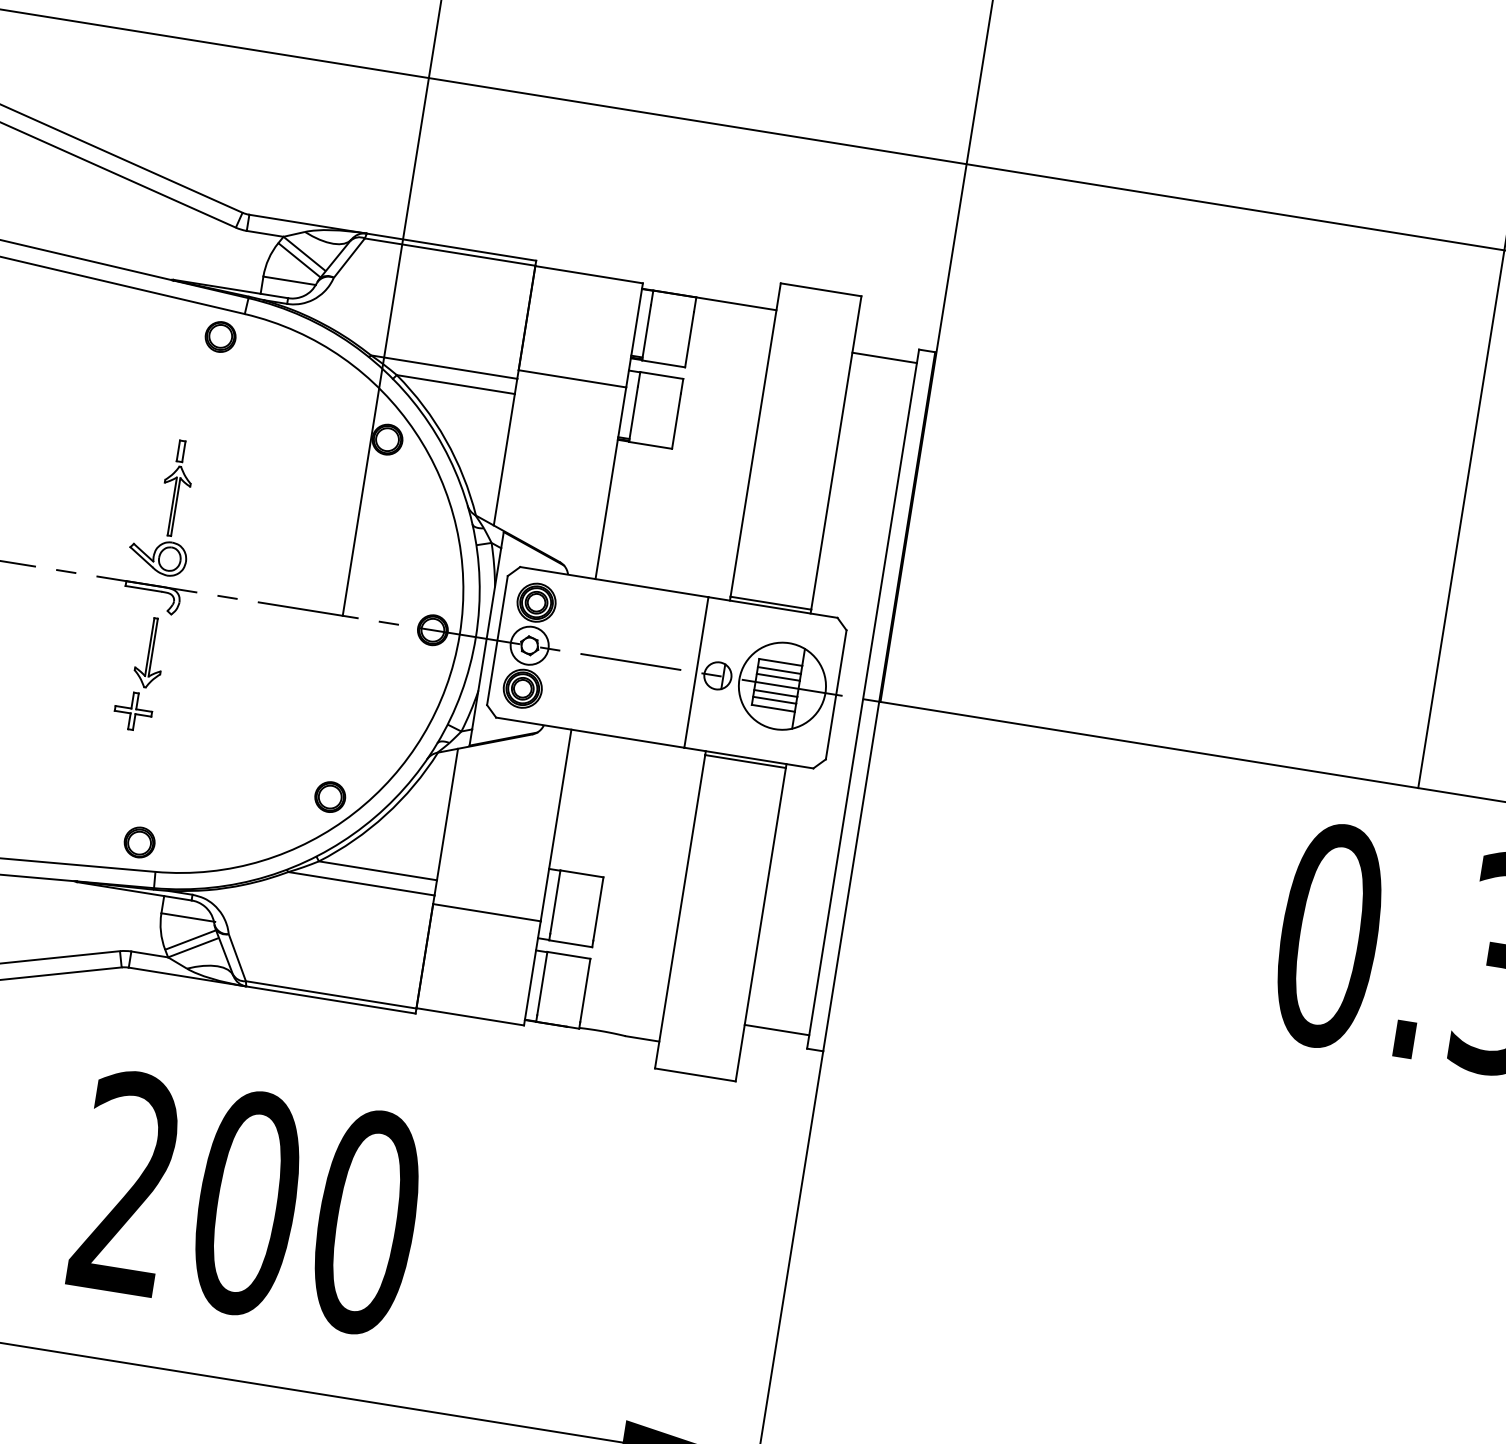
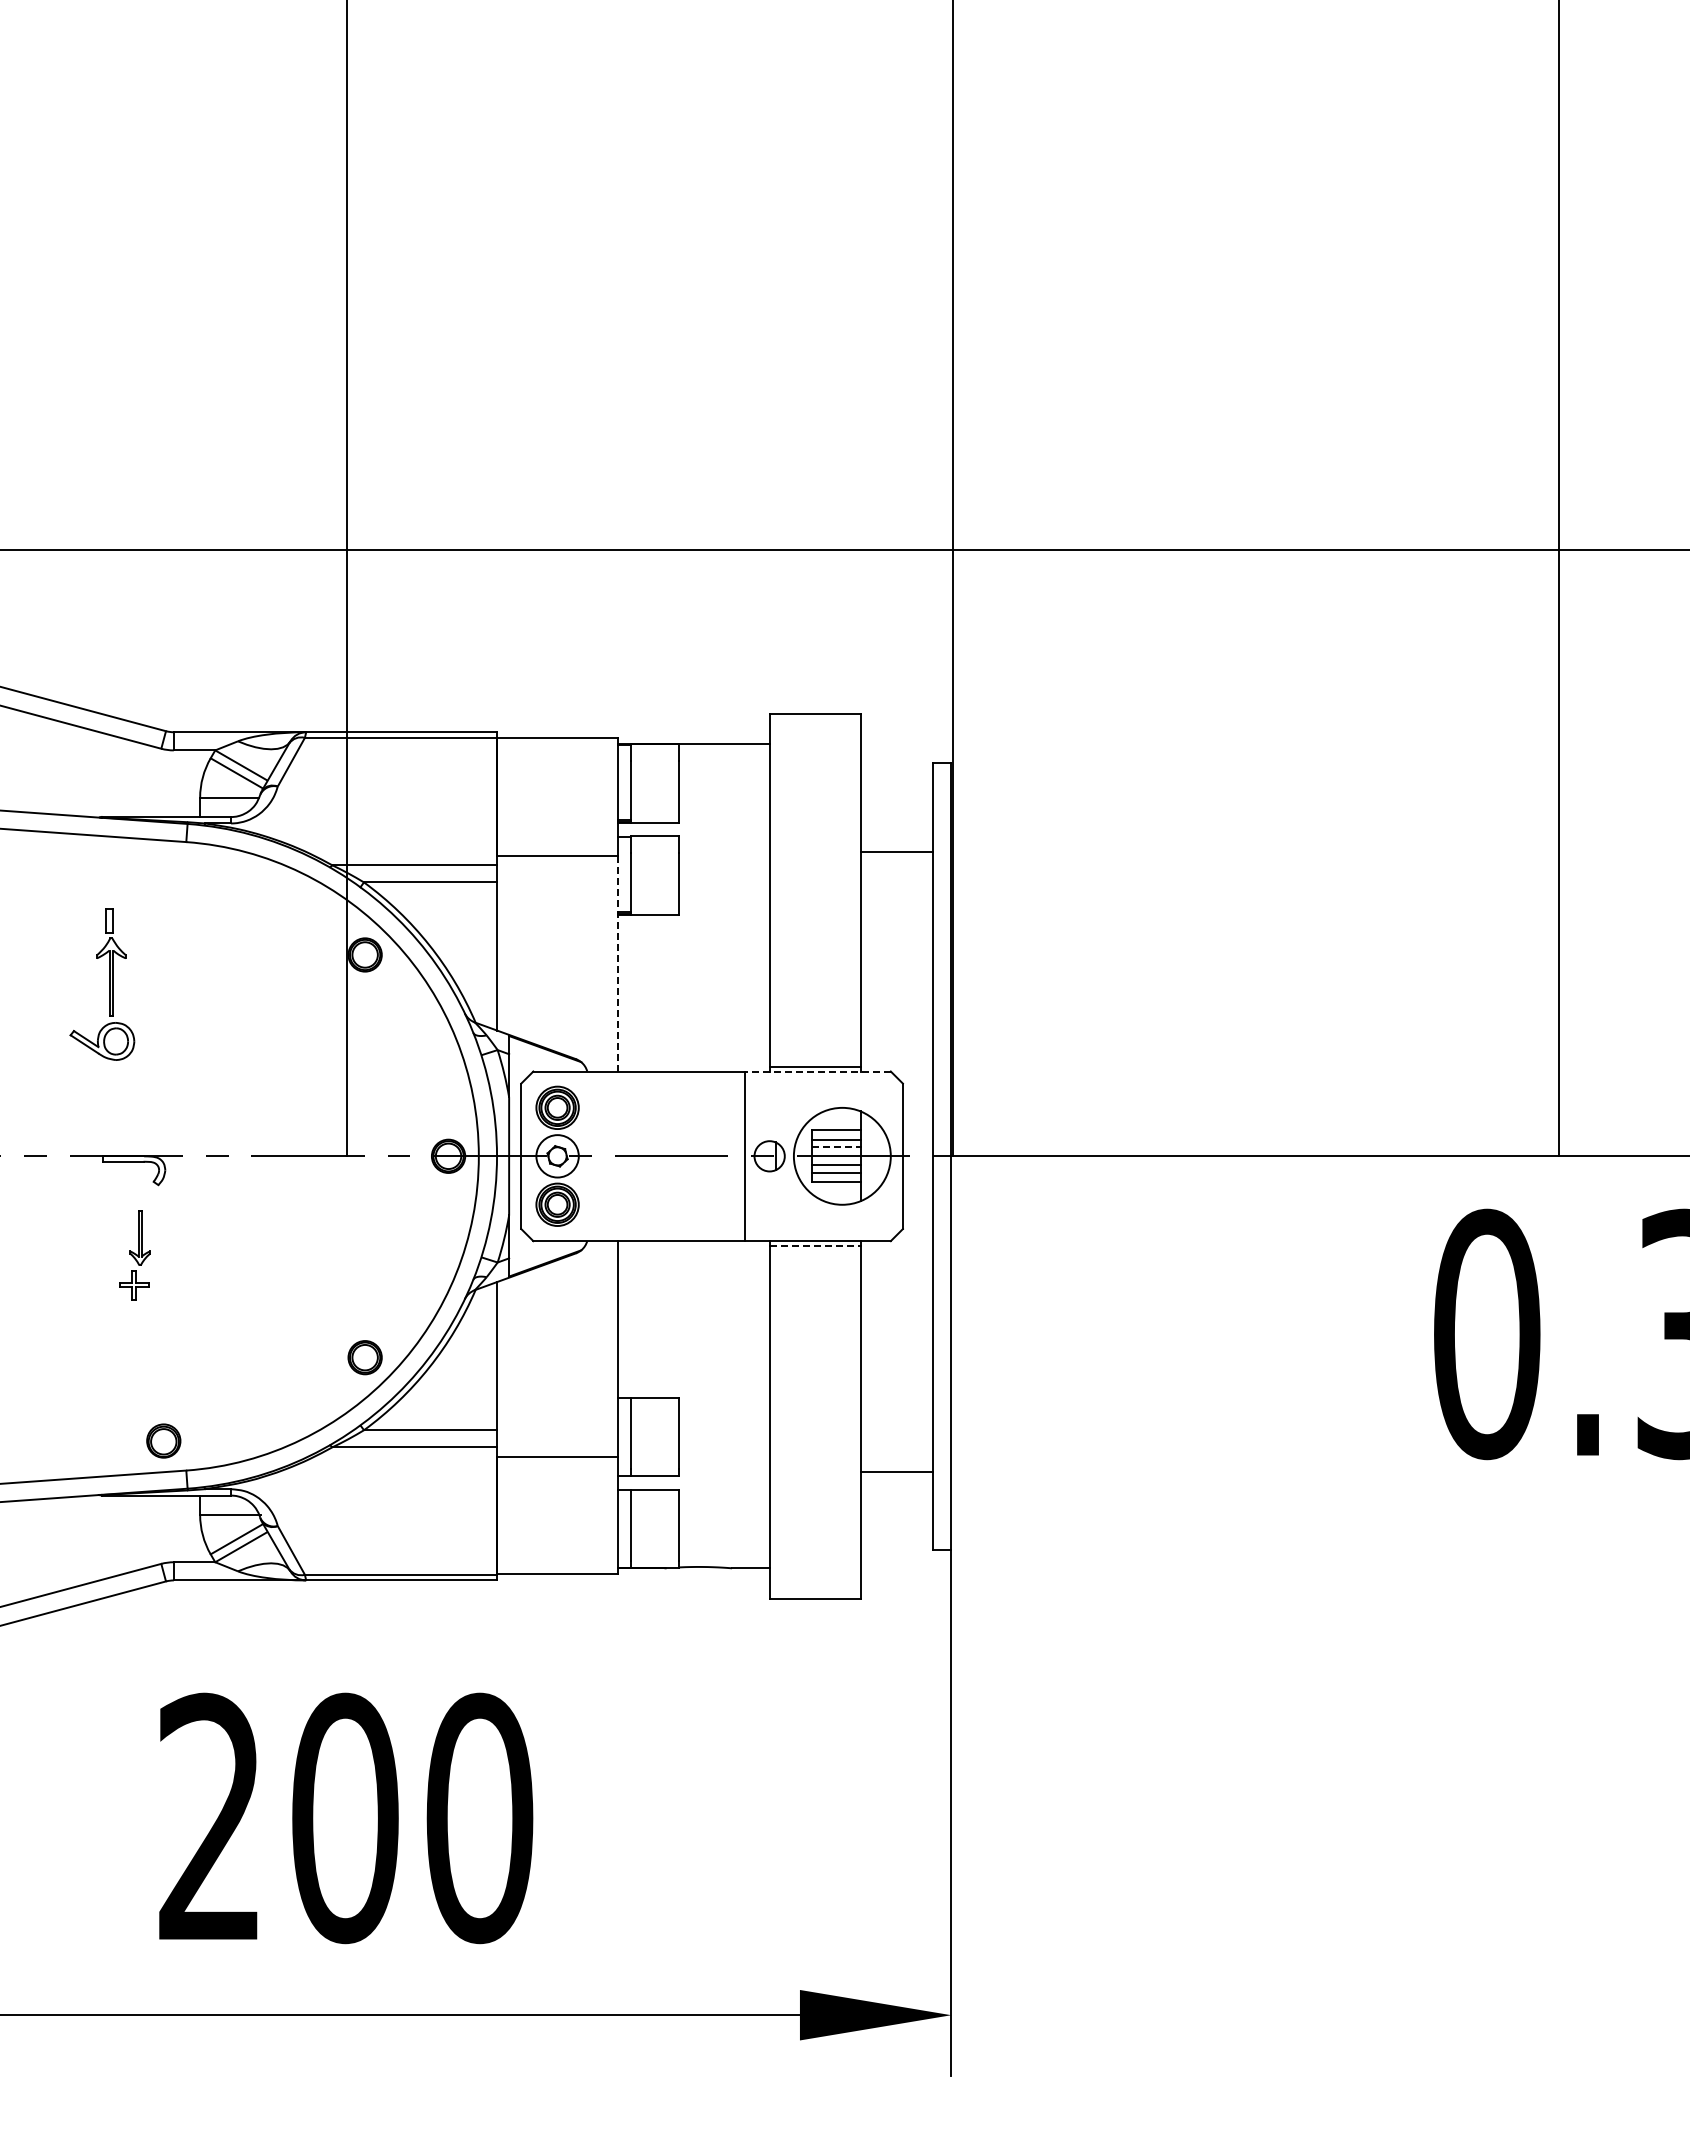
part: (220, 336) -> (163, 871), removed
line: (884, 357) -> (896, 851), moved
line: (611, 483) -> (618, 963), solid -> dashed
part: (172, 507) -> (109, 984), moved
line: (773, 607) -> (818, 1071), solid -> dashed
part: (140, 673) -> (134, 1255), size x0.7
line: (778, 677) -> (836, 1147), solid -> dashed
line: (745, 761) -> (815, 1245), solid -> dashed
line: (776, 1029) -> (896, 1471), moved

